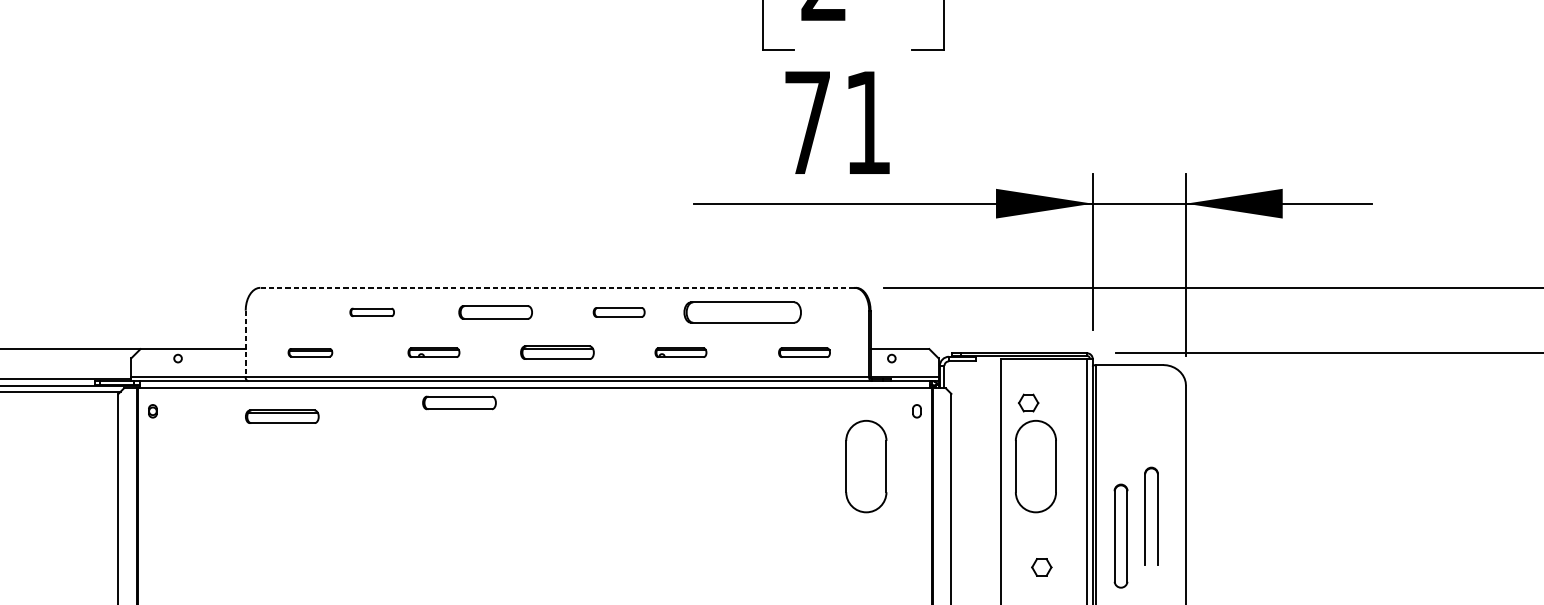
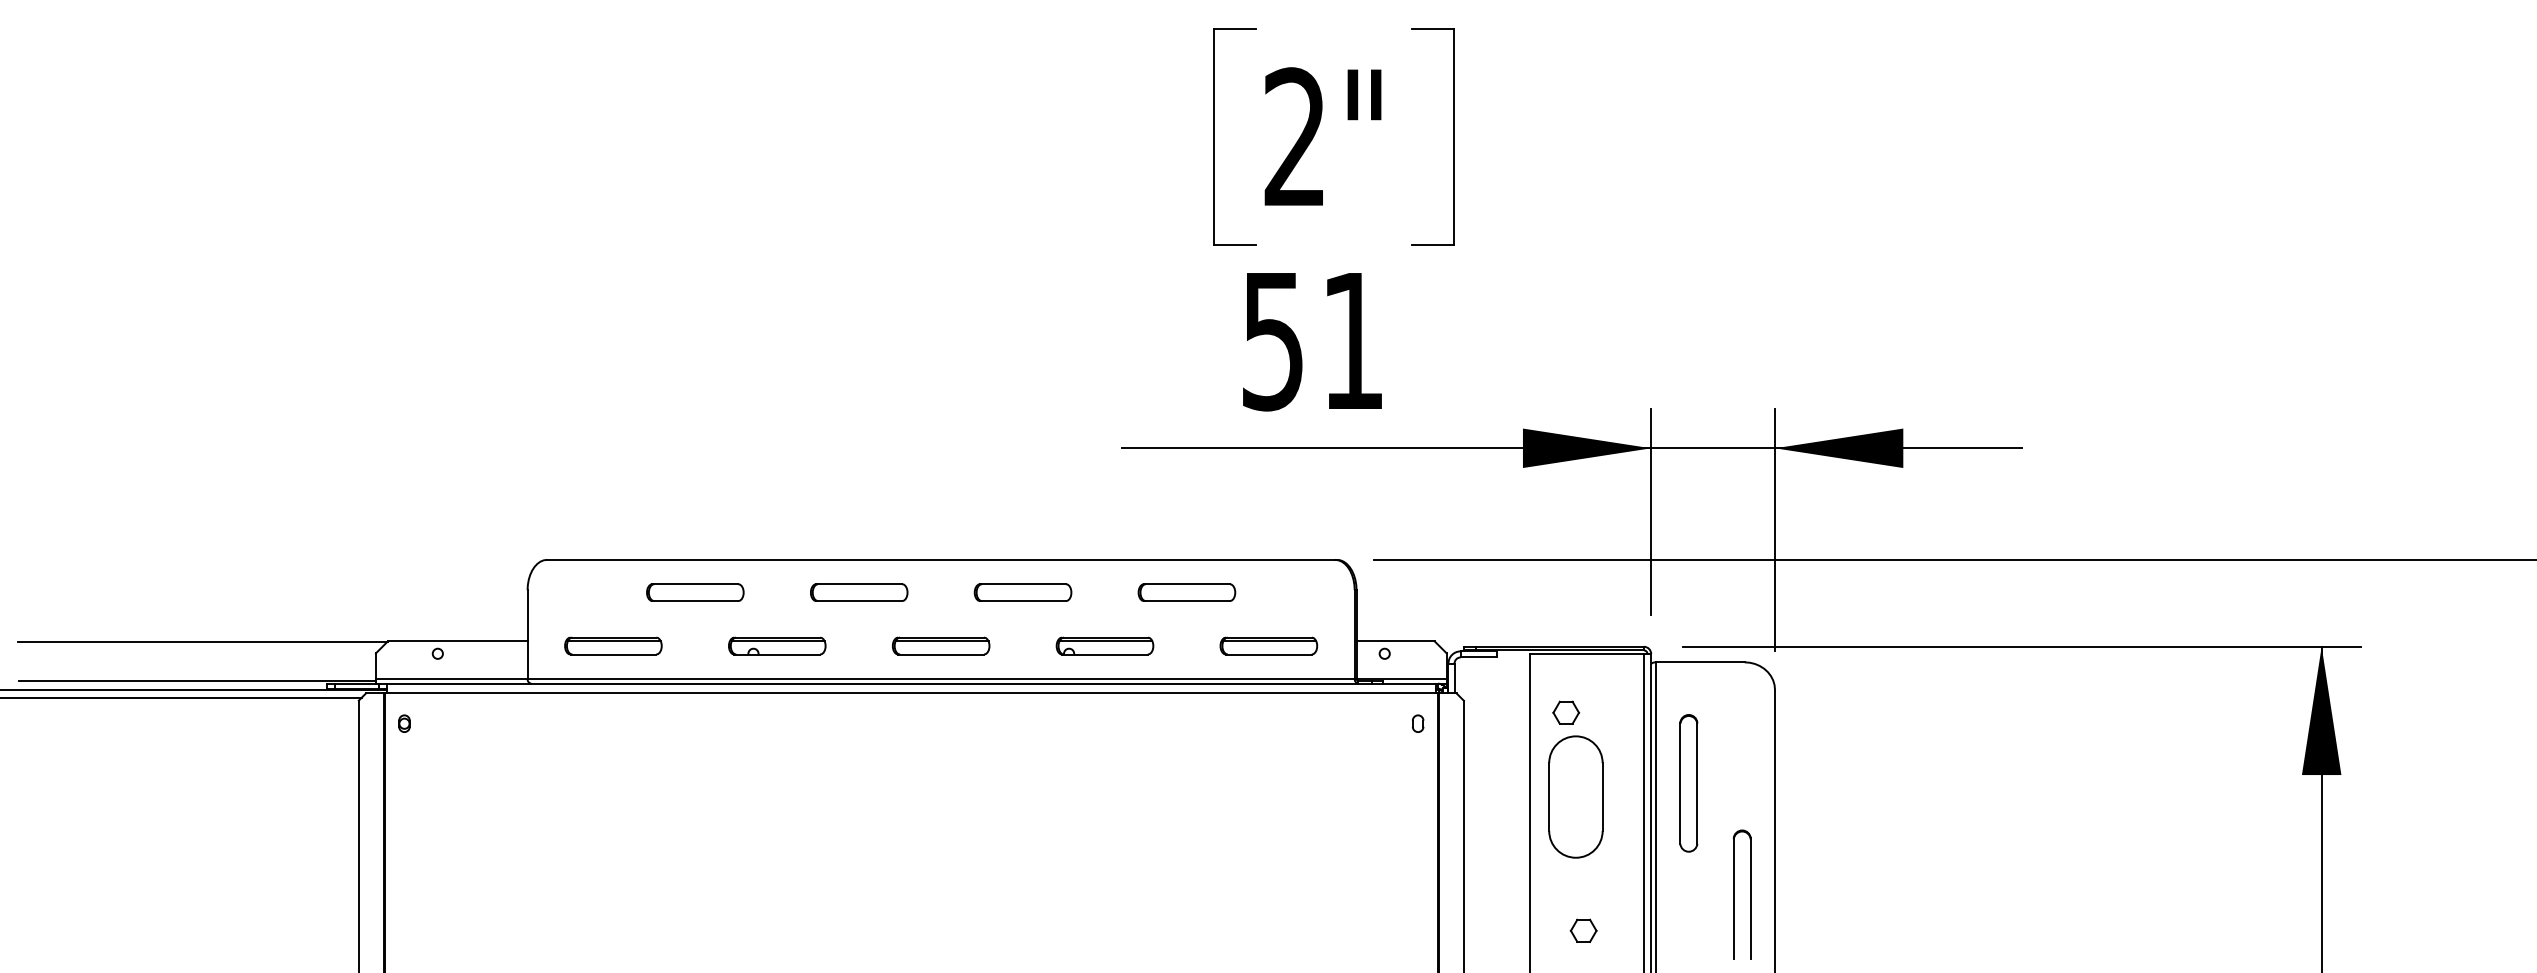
text: (807, 123) -> (1272, 342), 71 -> 51
line: (556, 287) -> (940, 559), dashed -> solid
part: (372, 312) -> (695, 592), size x1.67
part: (618, 312) -> (1022, 592), size x1.43
part: (742, 312) -> (1186, 592), size x0.62
line: (245, 344) -> (527, 635), dashed -> solid
part: (310, 352) -> (613, 645), size x1.67
part: (434, 352) -> (777, 645), size x1.43
part: (680, 352) -> (1104, 645), size x1.43
part: (804, 352) -> (1268, 645), size x1.43
part: (459, 402) -> (811, 712), removed
part: (282, 416) -> (576, 730), removed
part: (866, 466) -> (1350, 796), removed
part: (1145, 515) -> (1734, 894), moved
part: (1120, 536) -> (1688, 783), moved

